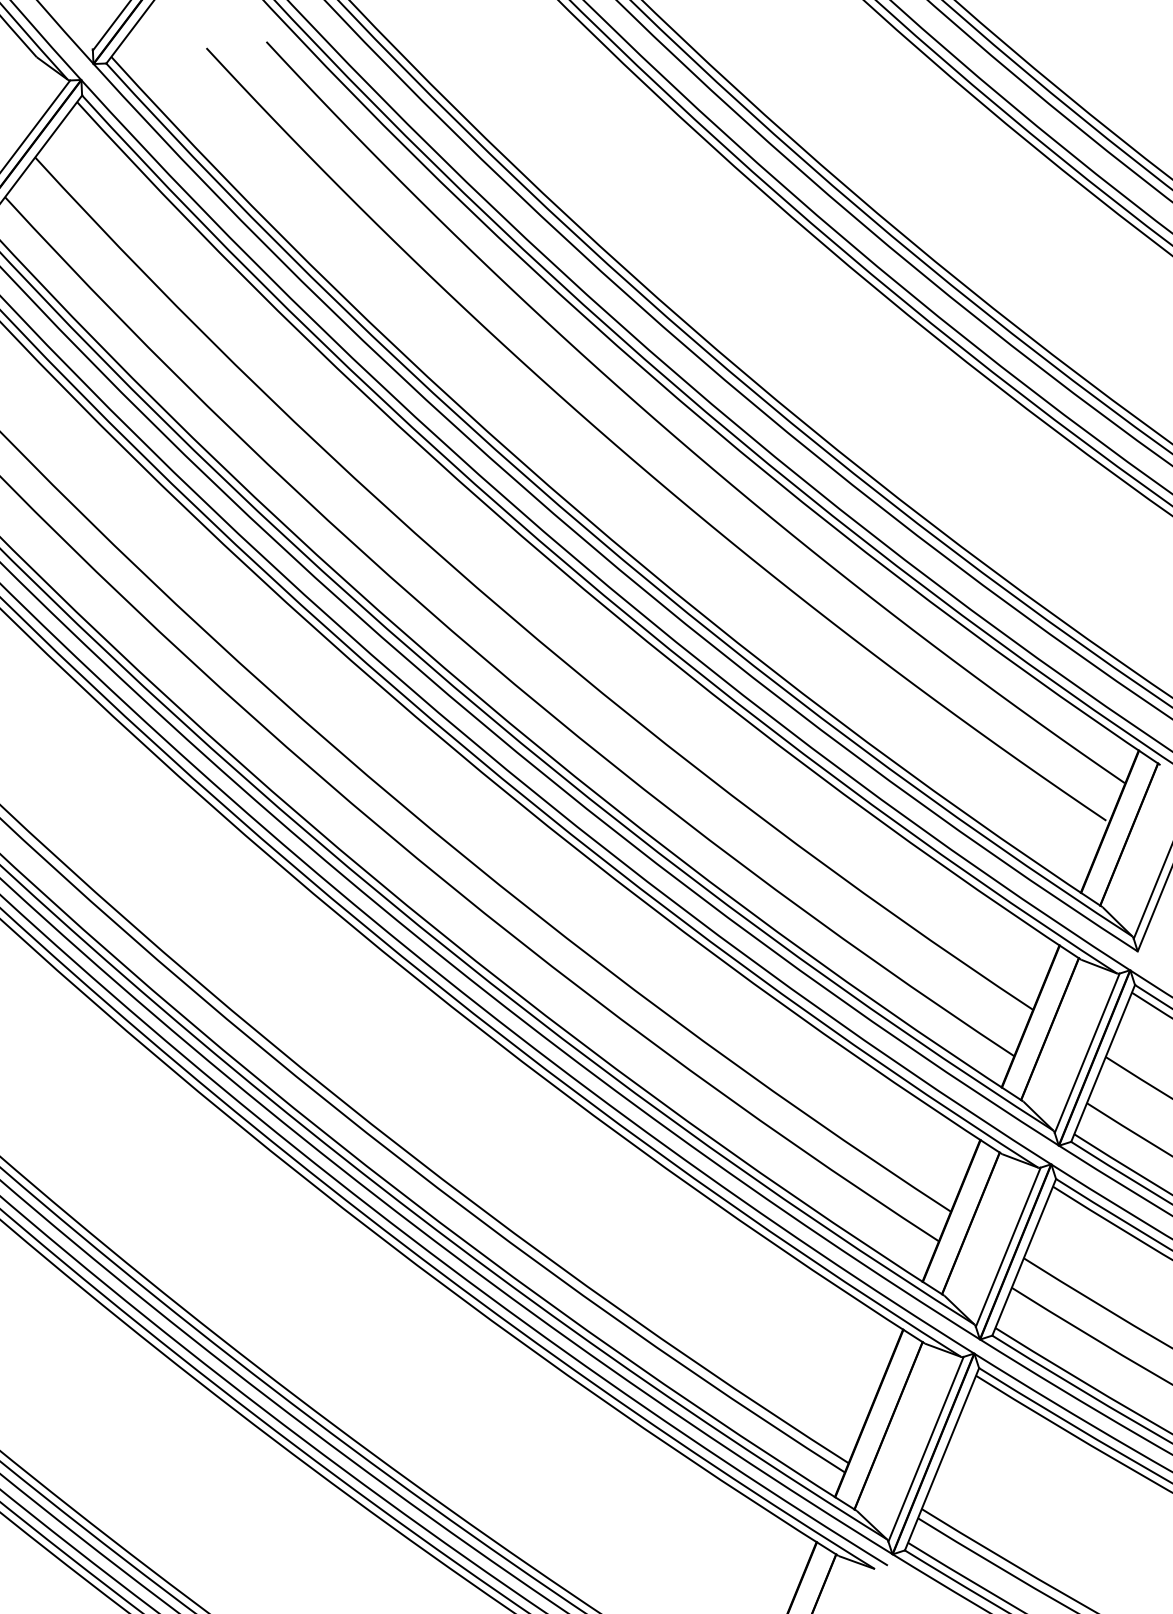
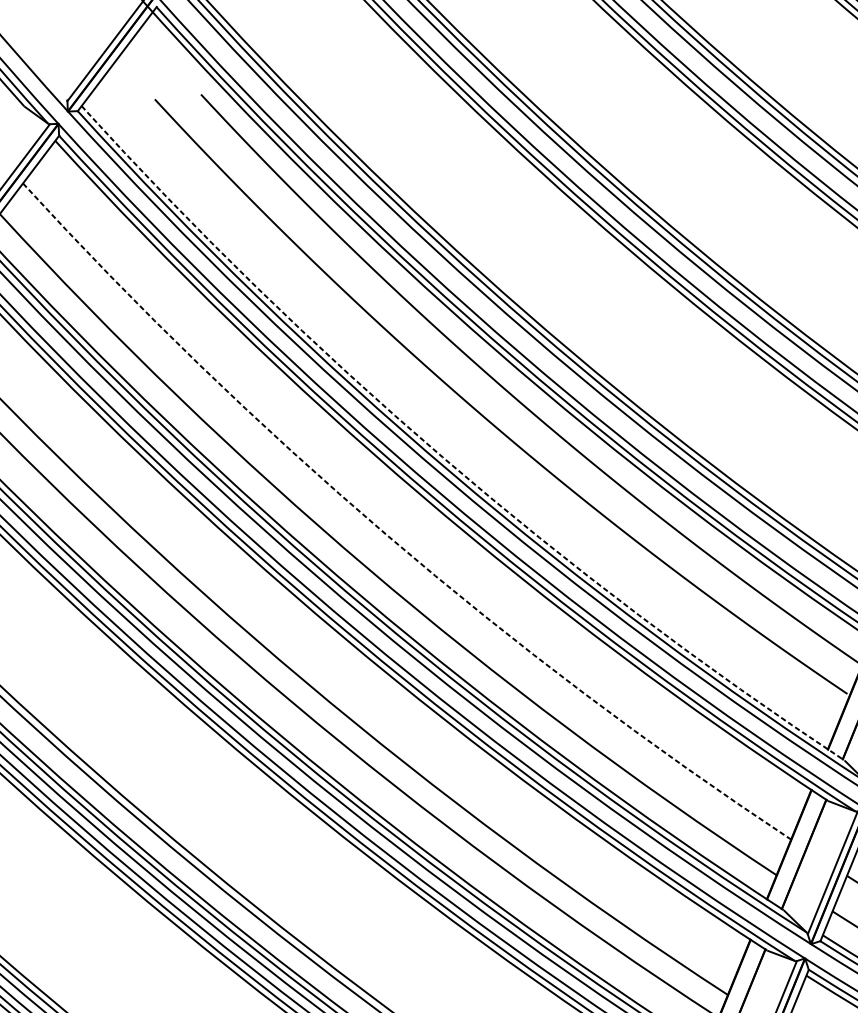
arc: (580, 513) -> (442, 457), solid -> dashed
arc: (508, 614) -> (387, 535), solid -> dashed

